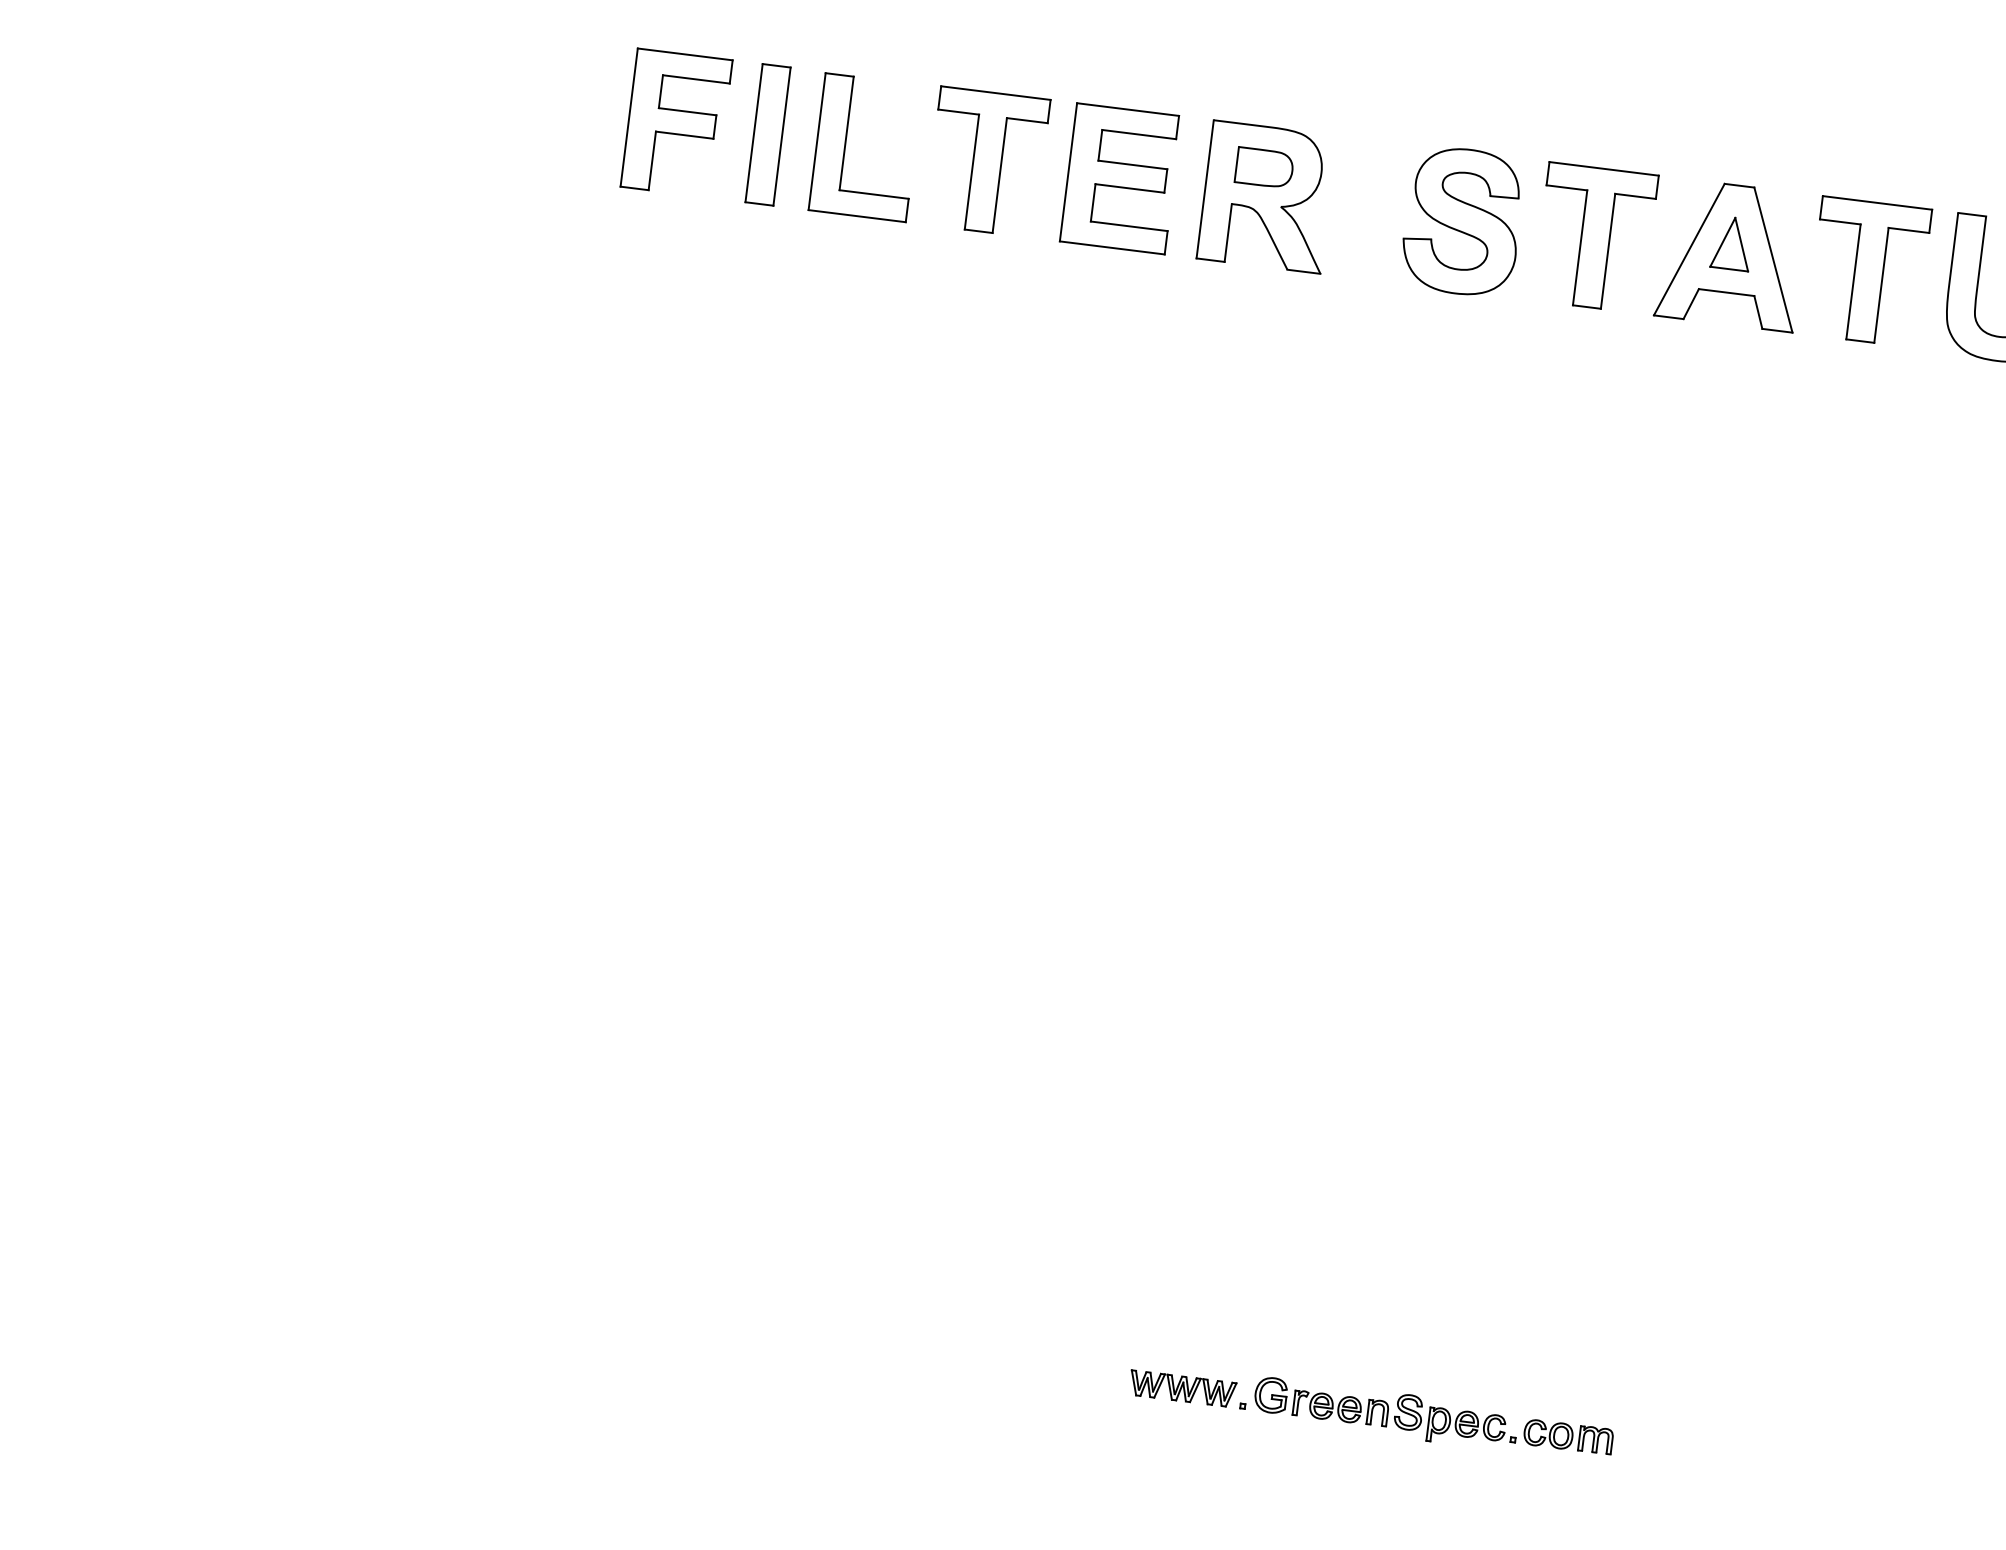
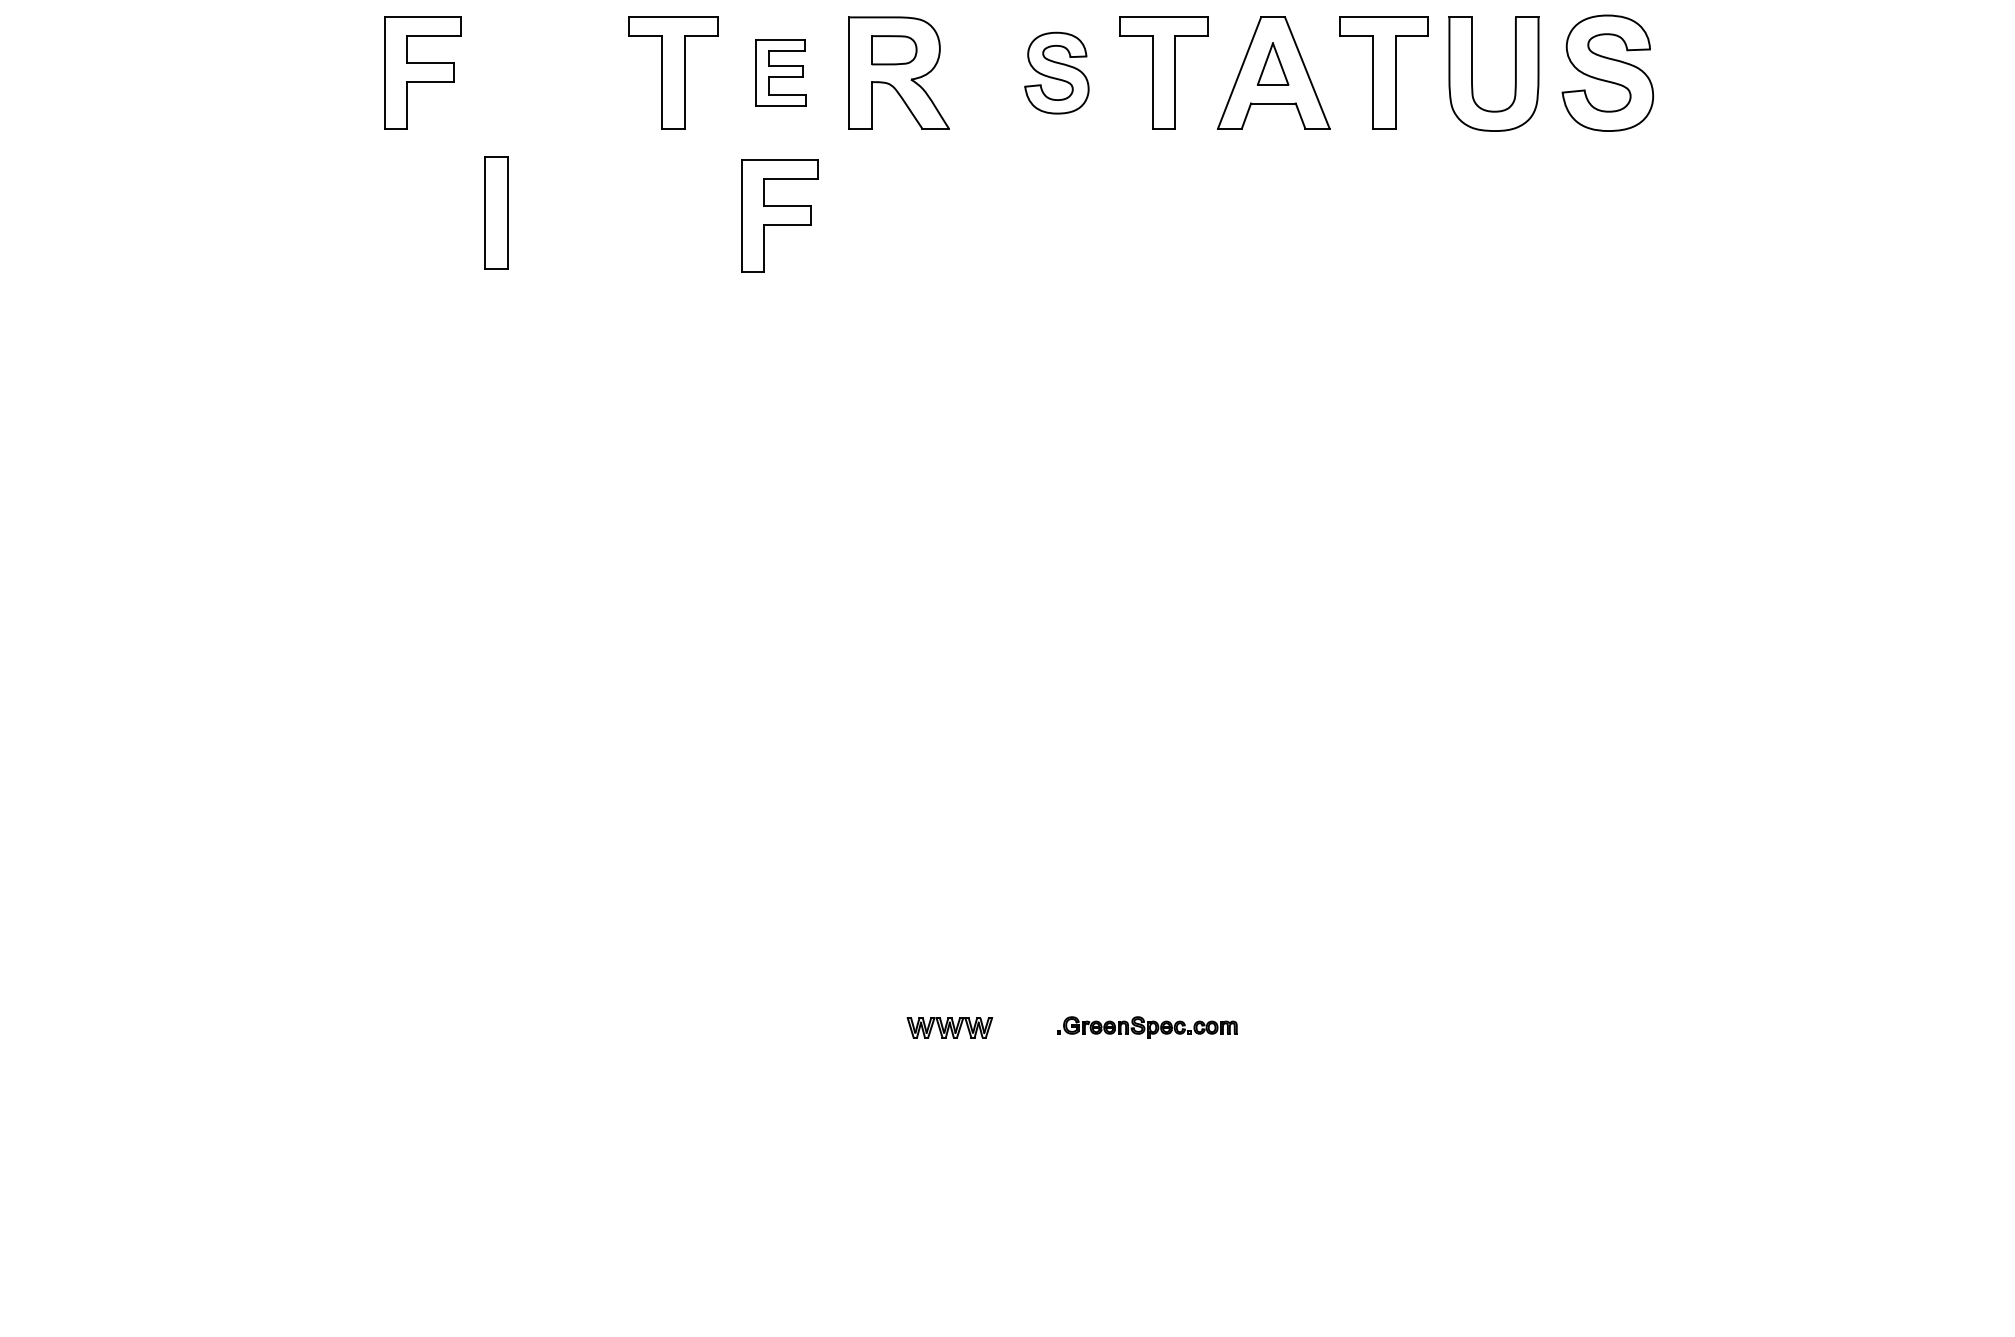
part: (767, 134) -> (496, 212), moved
part: (845, 145) -> (559, 73), removed
part: (1120, 177) -> (780, 72), size x0.6
part: (1462, 220) -> (1056, 72), size x0.7
part: (1096, 355) -> (779, 215), added
part: (1427, 1418) -> (1147, 1027), size x0.6

